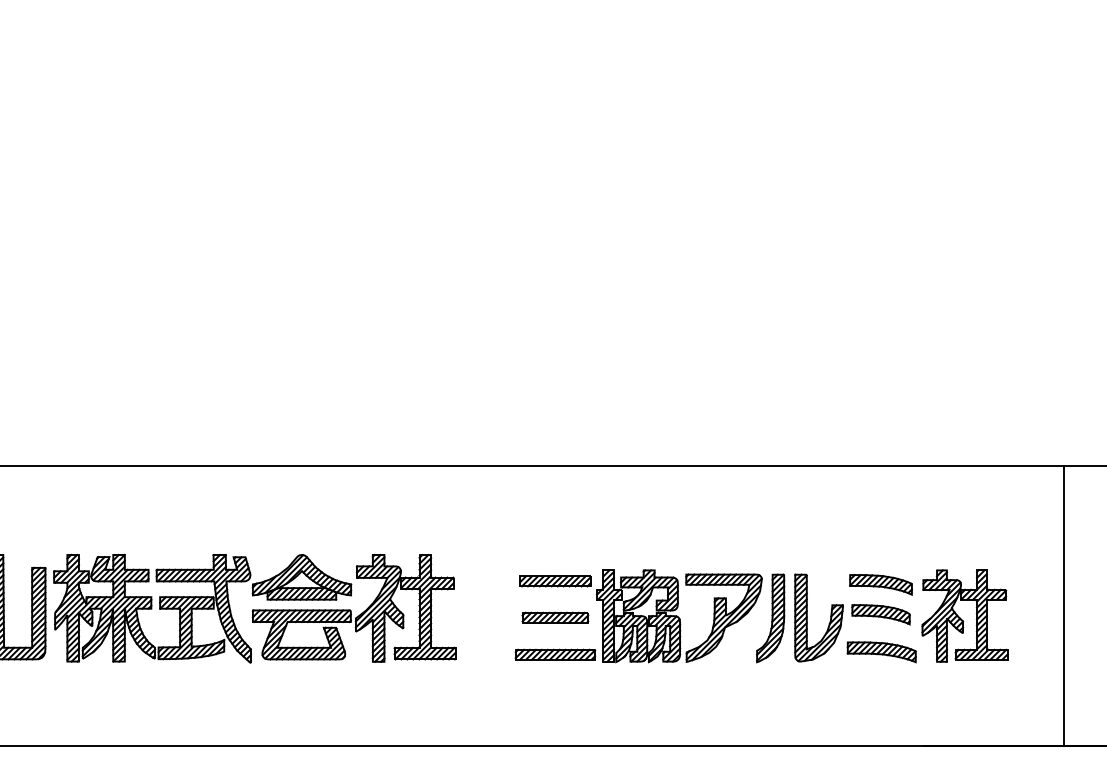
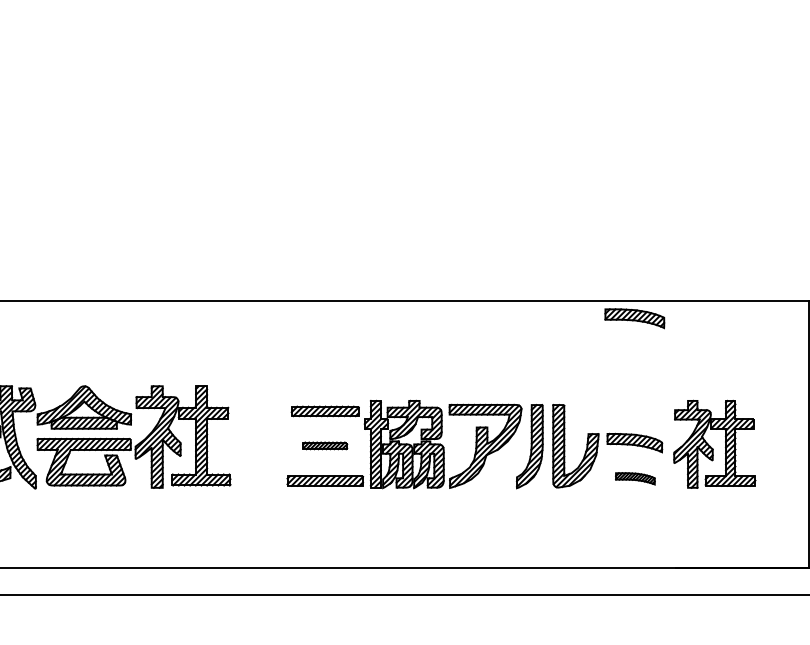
part: (880, 584) -> (634, 318), moved
part: (555, 617) -> (325, 445), size x0.7
part: (881, 652) -> (635, 478), size x0.6

